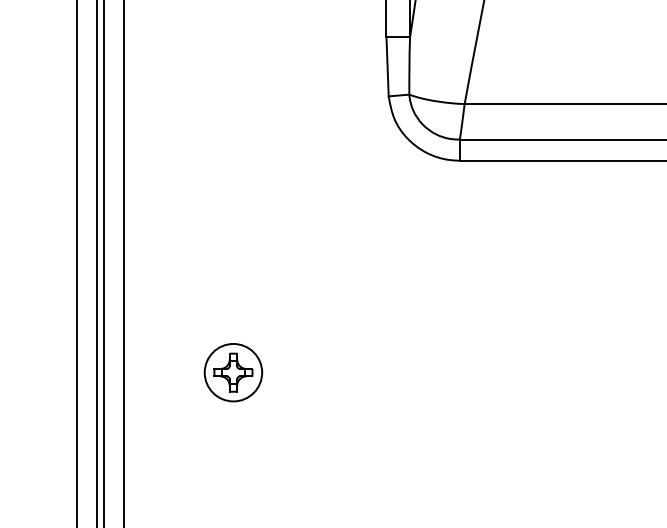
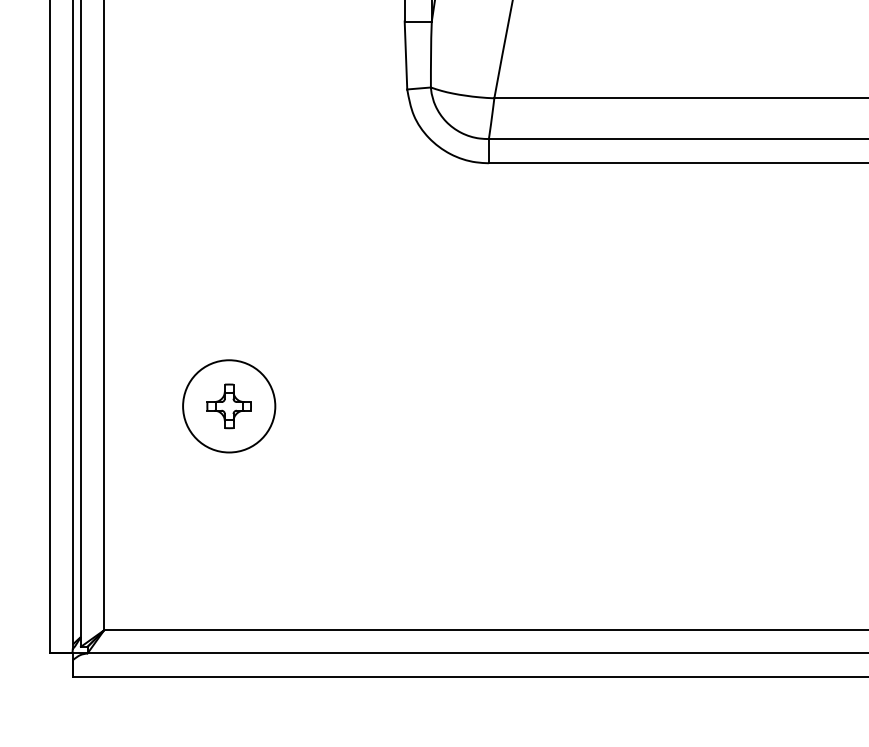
circle: (233, 372) -> (229, 406), size x1.4

